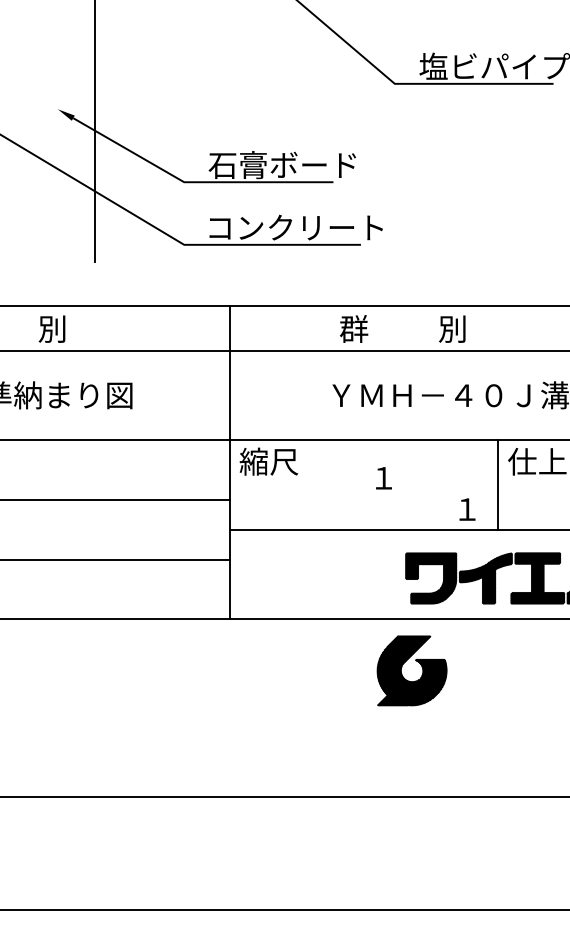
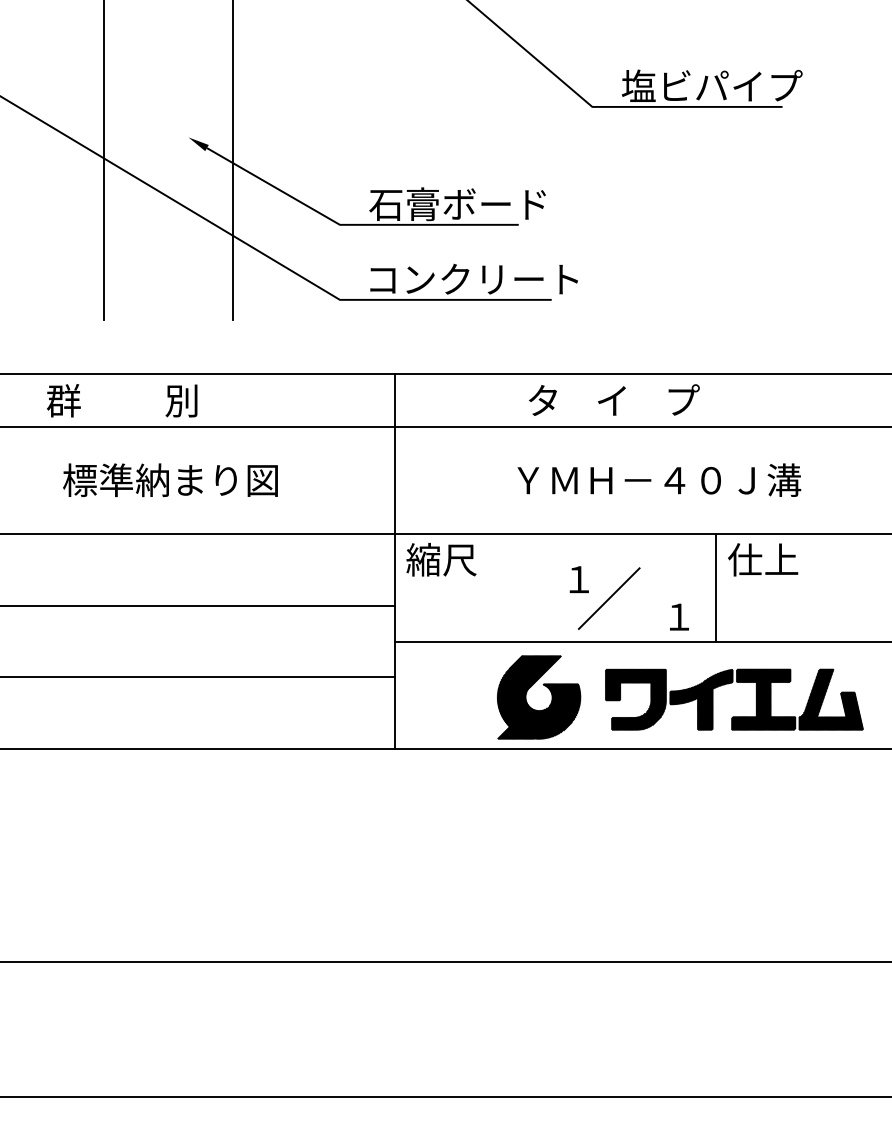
text: (411, 328) -> (612, 400), 群          別 -> タ    イ    プ
line: (408, 494) -> (608, 598), added
part: (422, 670) -> (551, 697), moved

